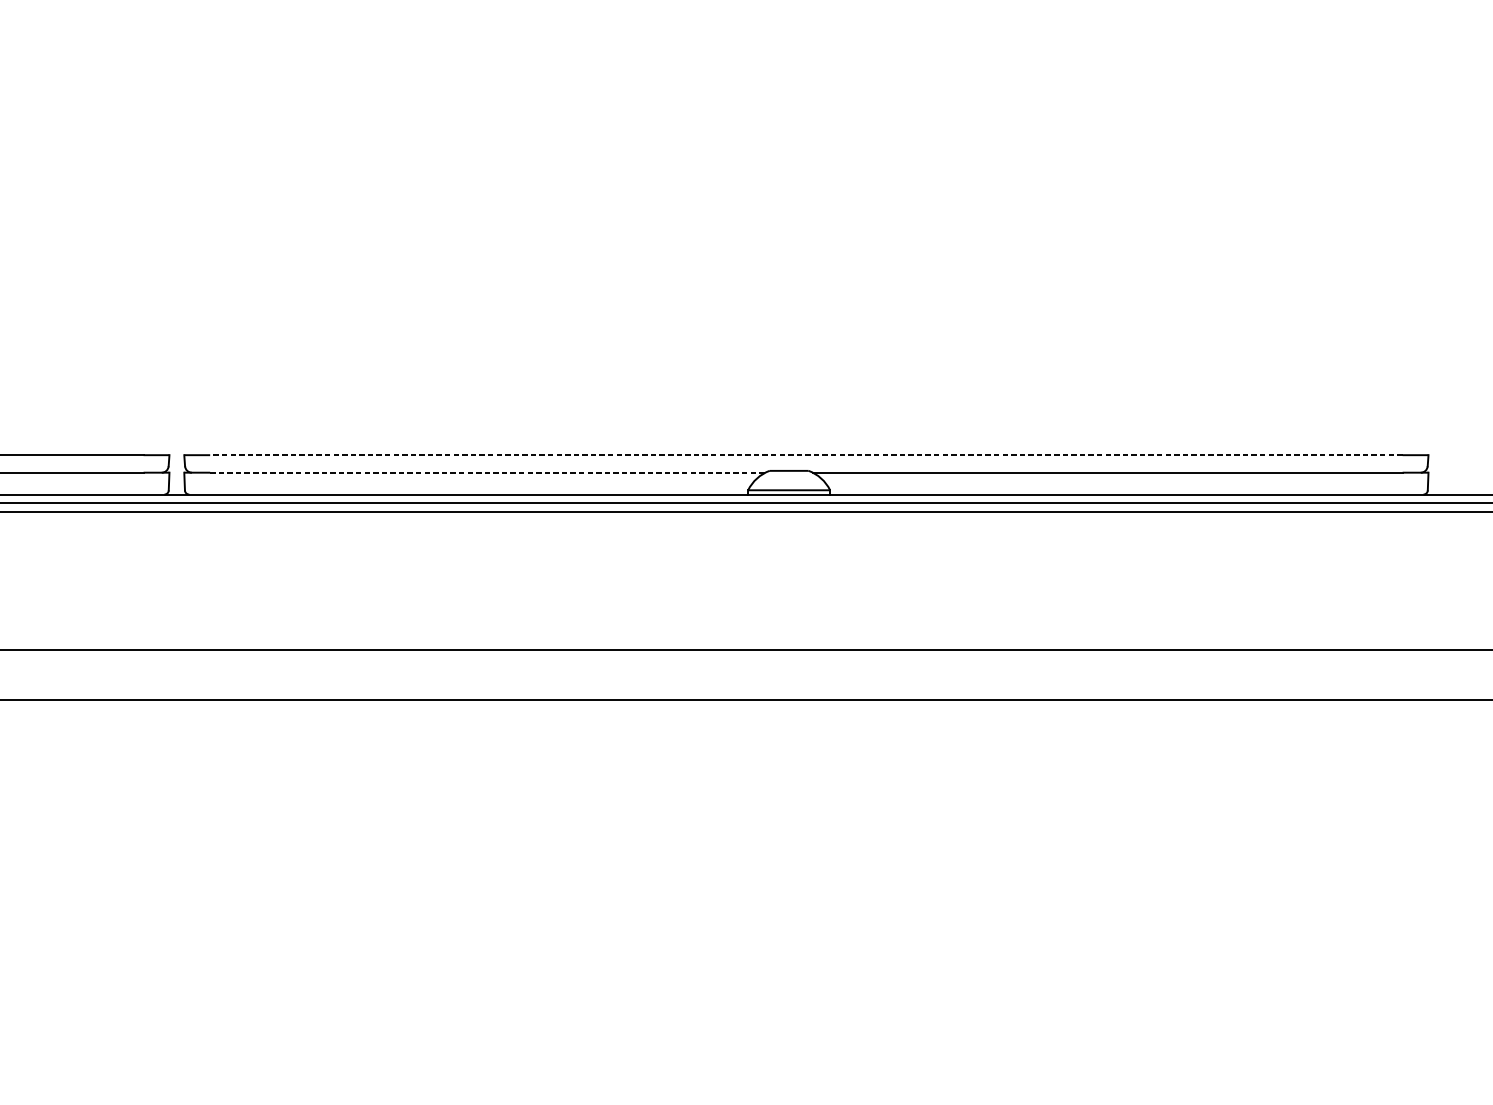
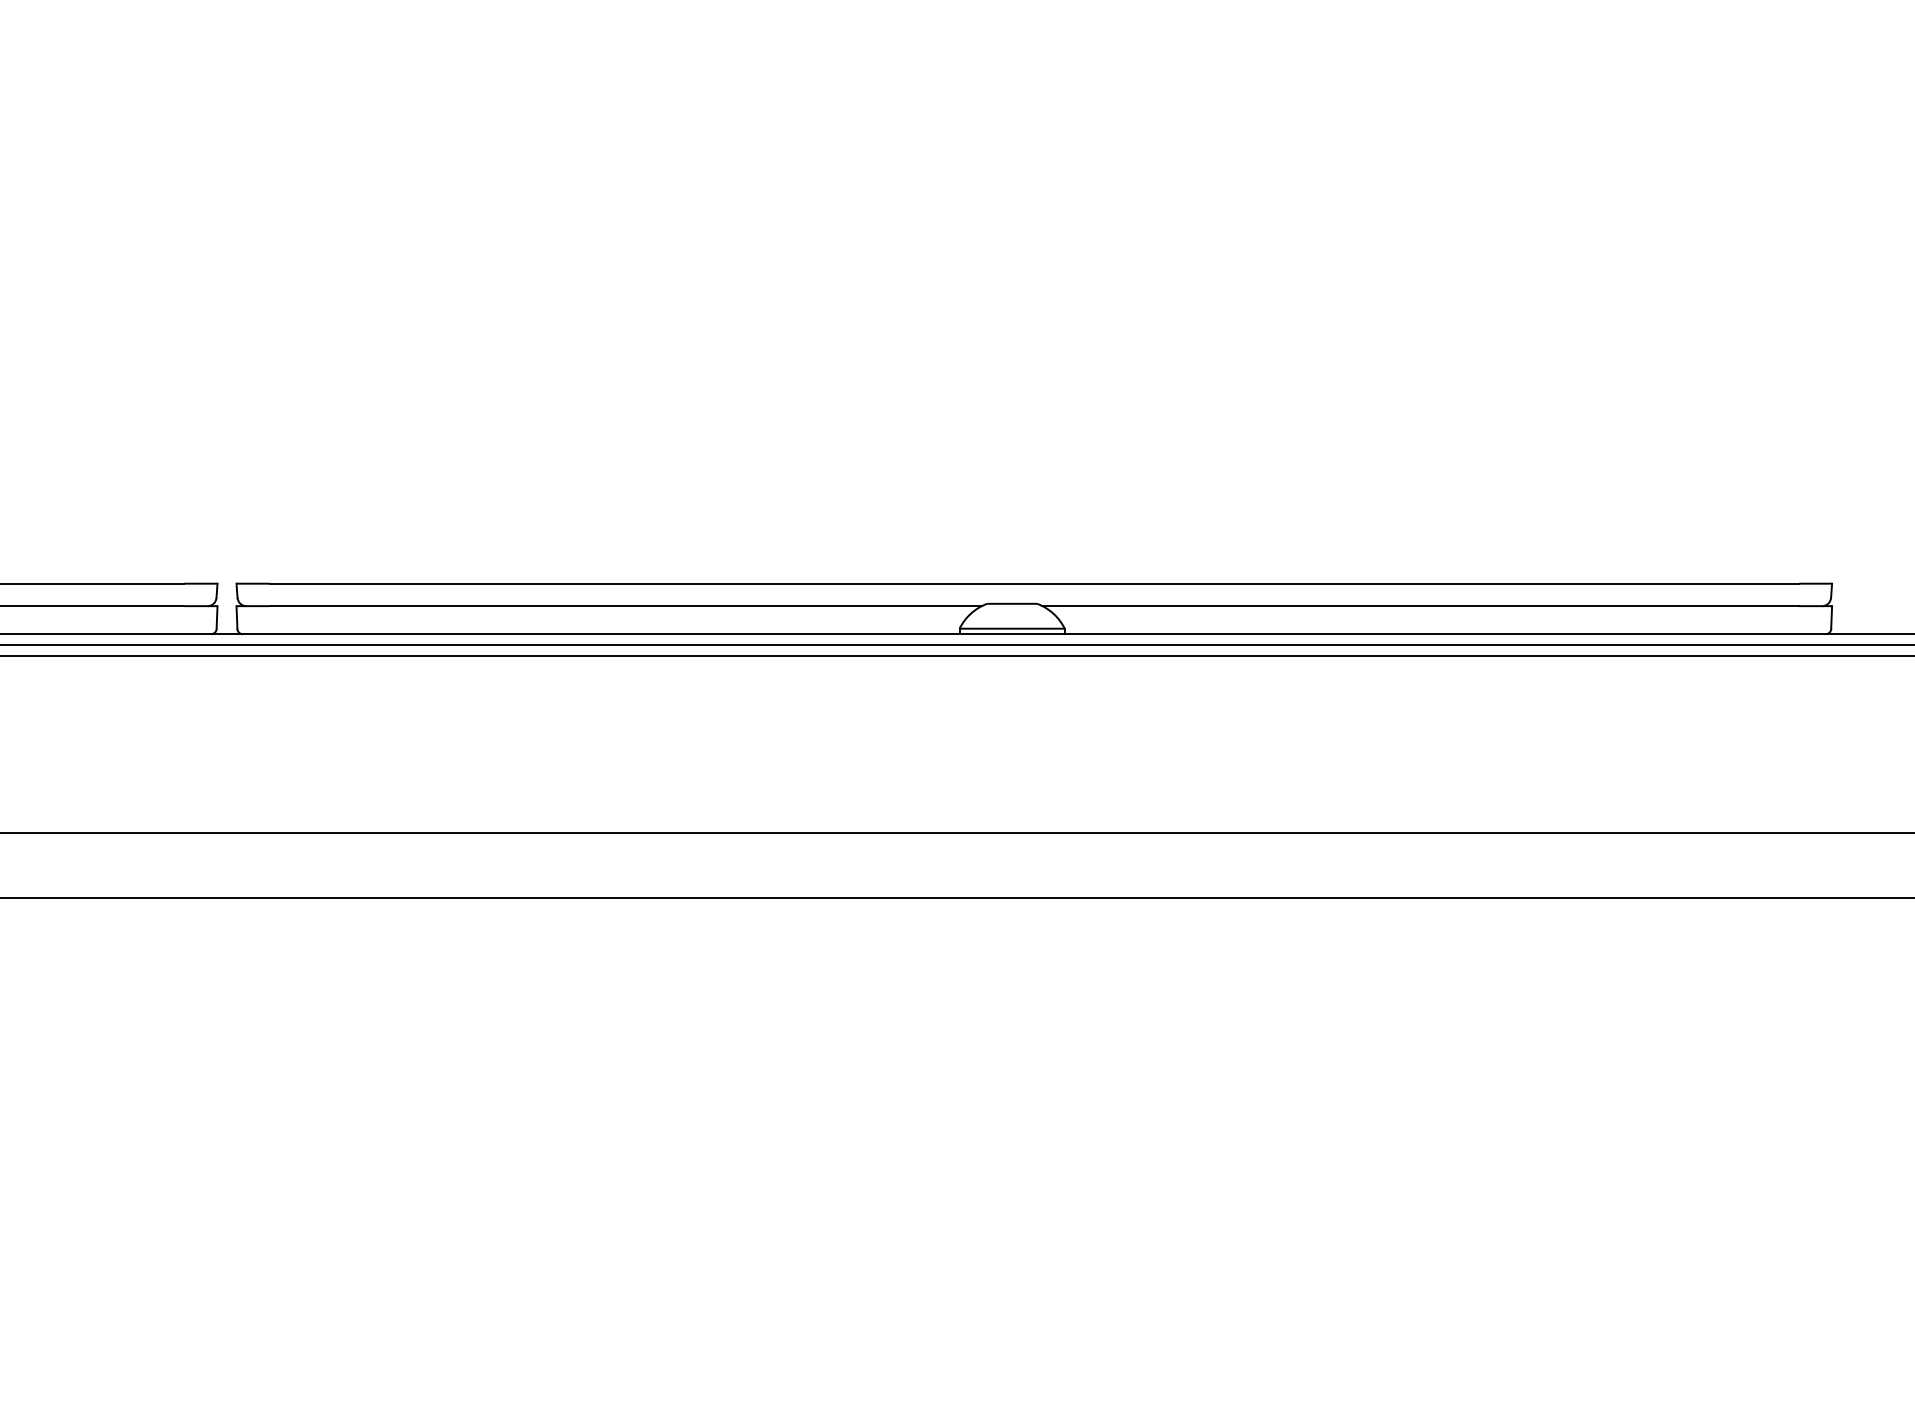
line: (806, 455) -> (1034, 583), dashed -> solid
line: (488, 472) -> (626, 606), dashed -> solid

